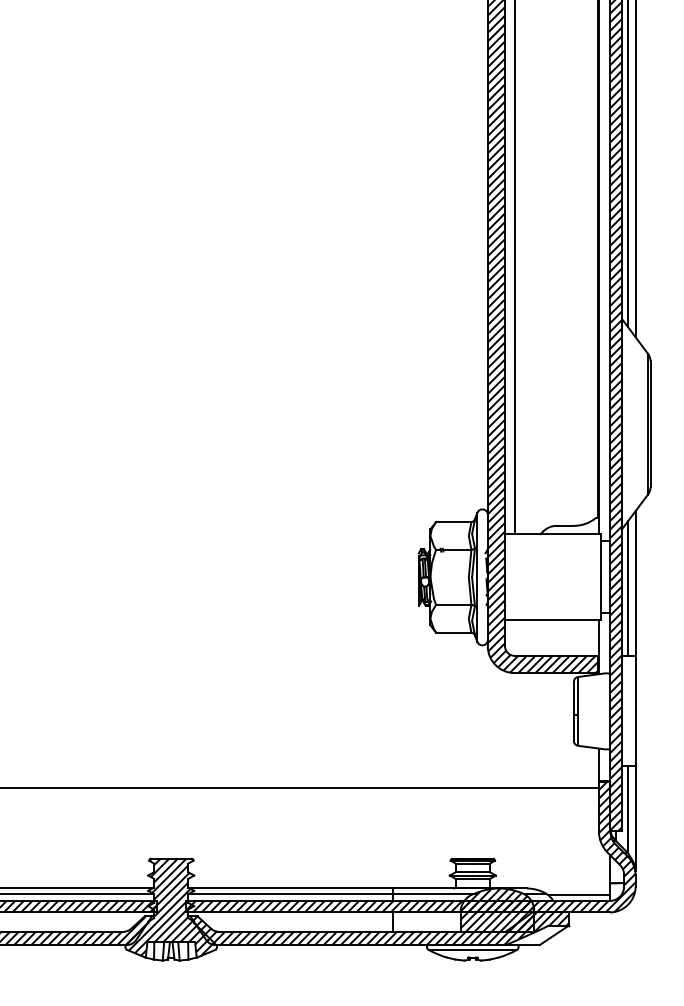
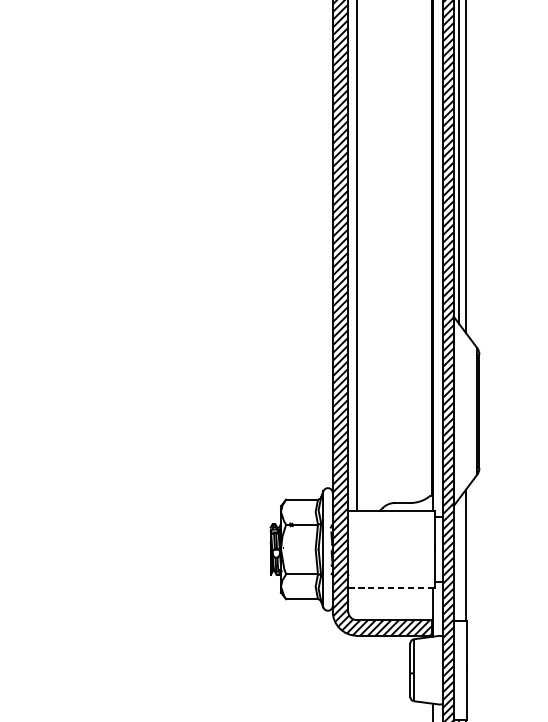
line: (628, 588) -> (459, 559), removed
line: (552, 620) -> (391, 588), solid -> dashed

